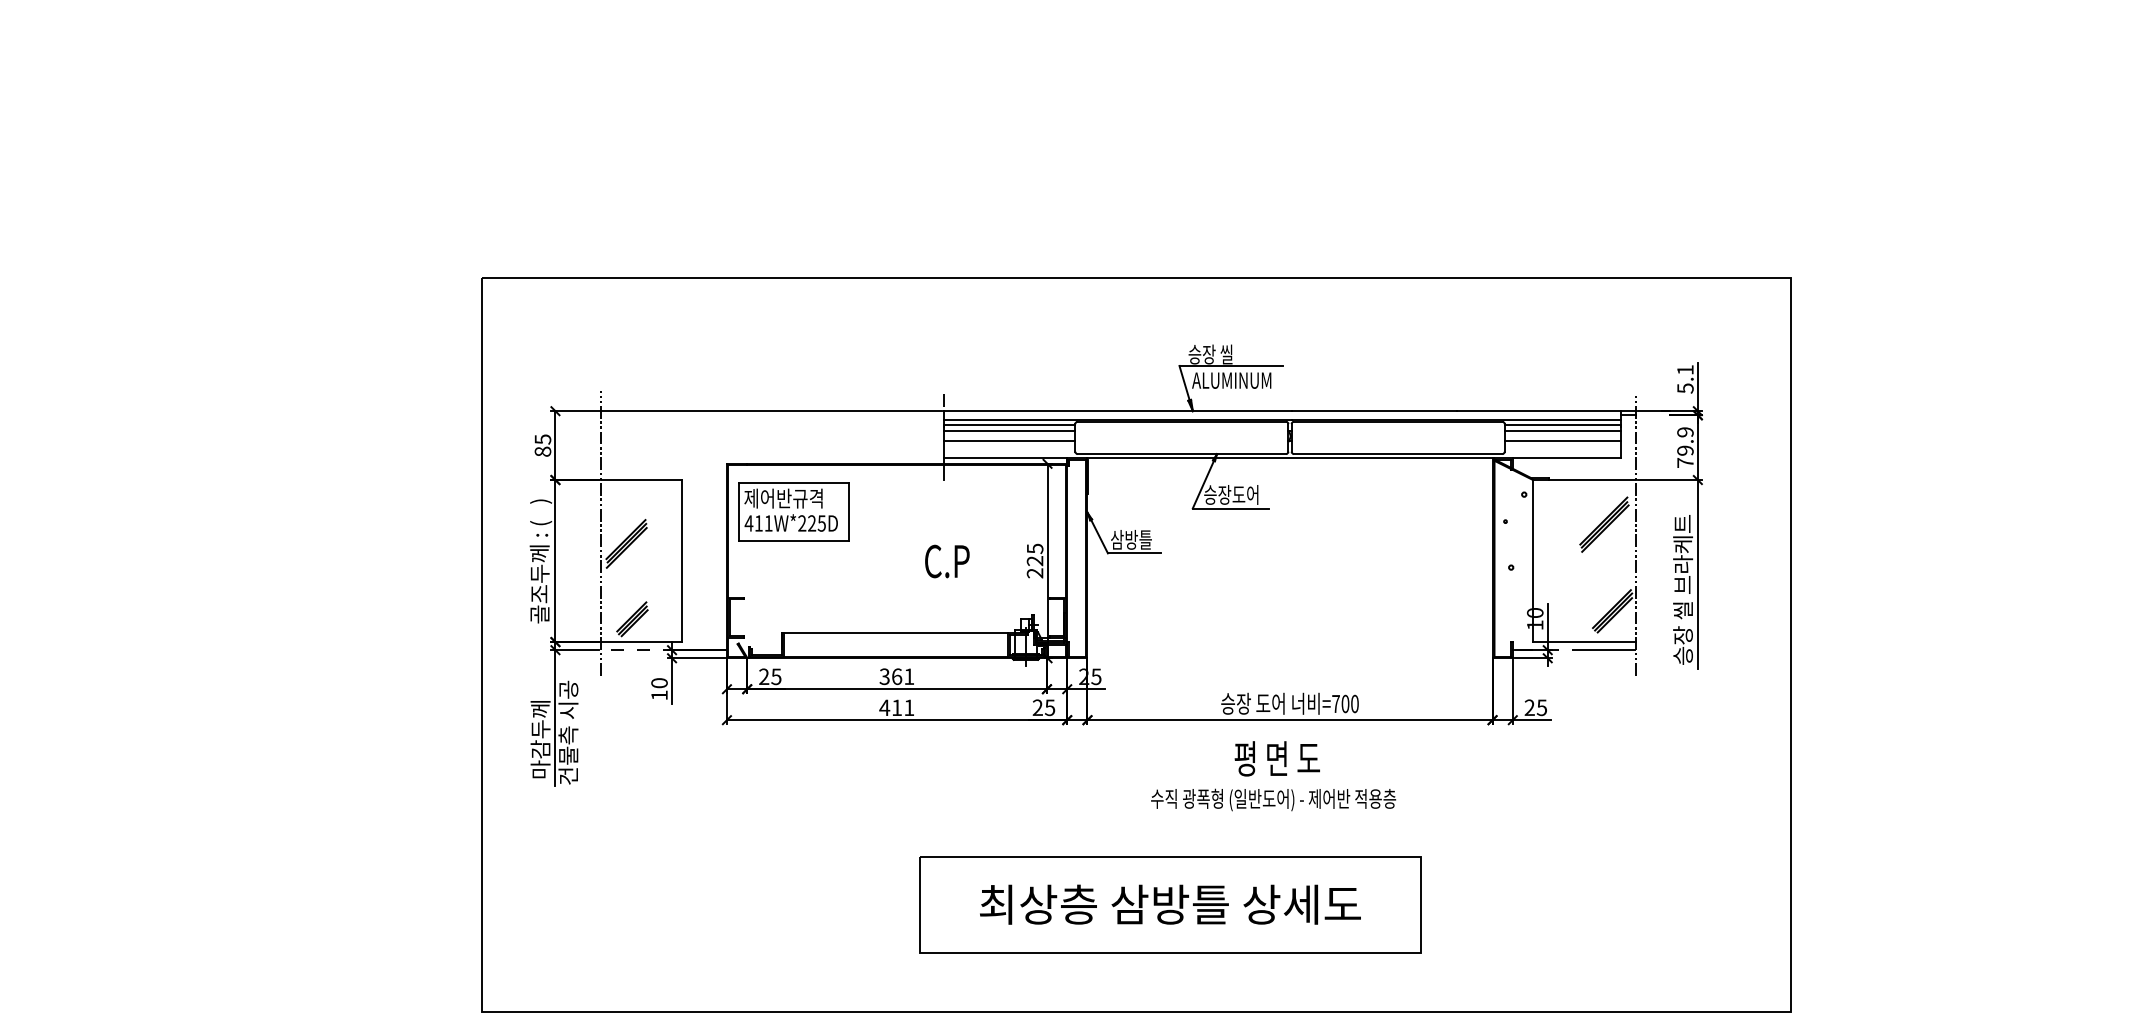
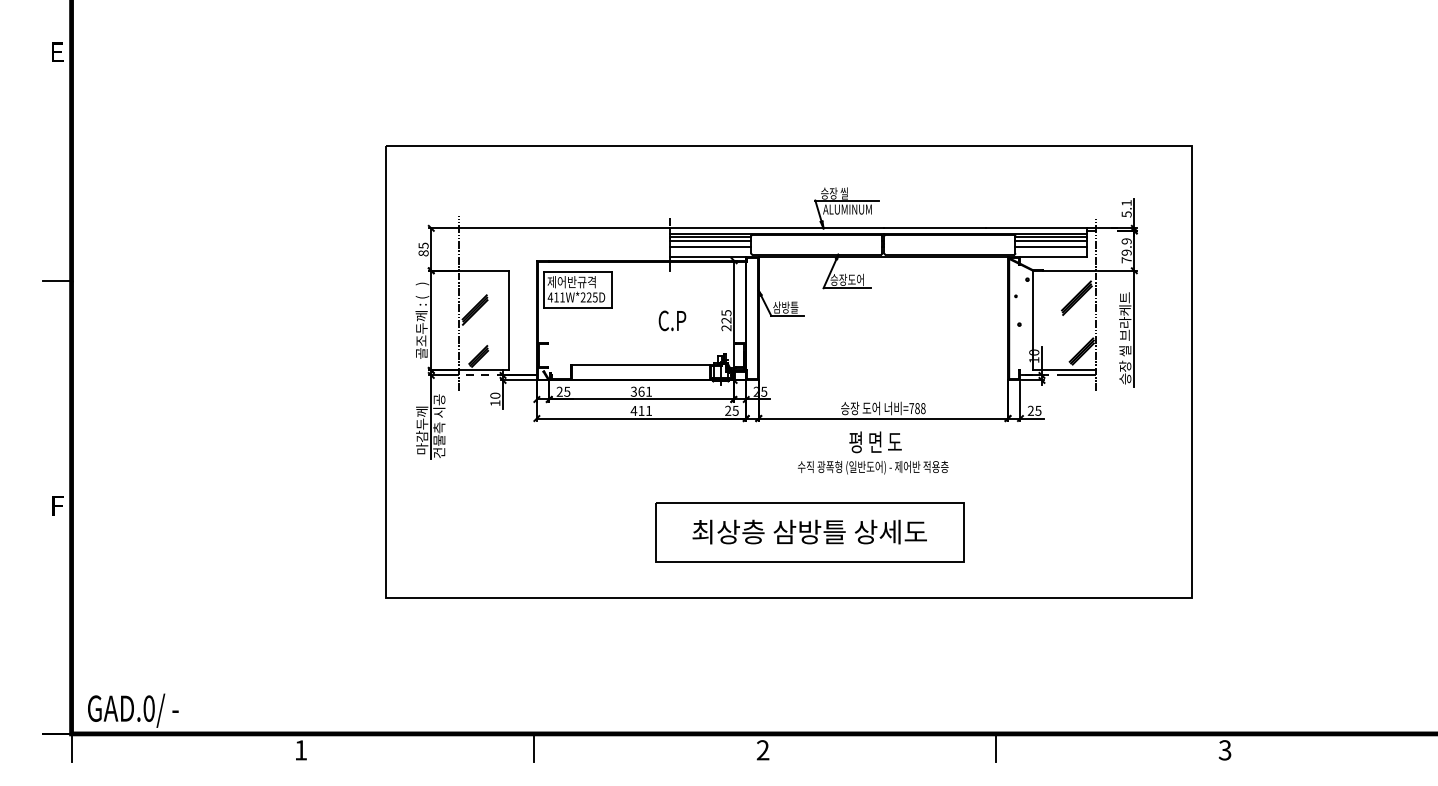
text: (1350, 703) -> (920, 408), =700 -> =788

